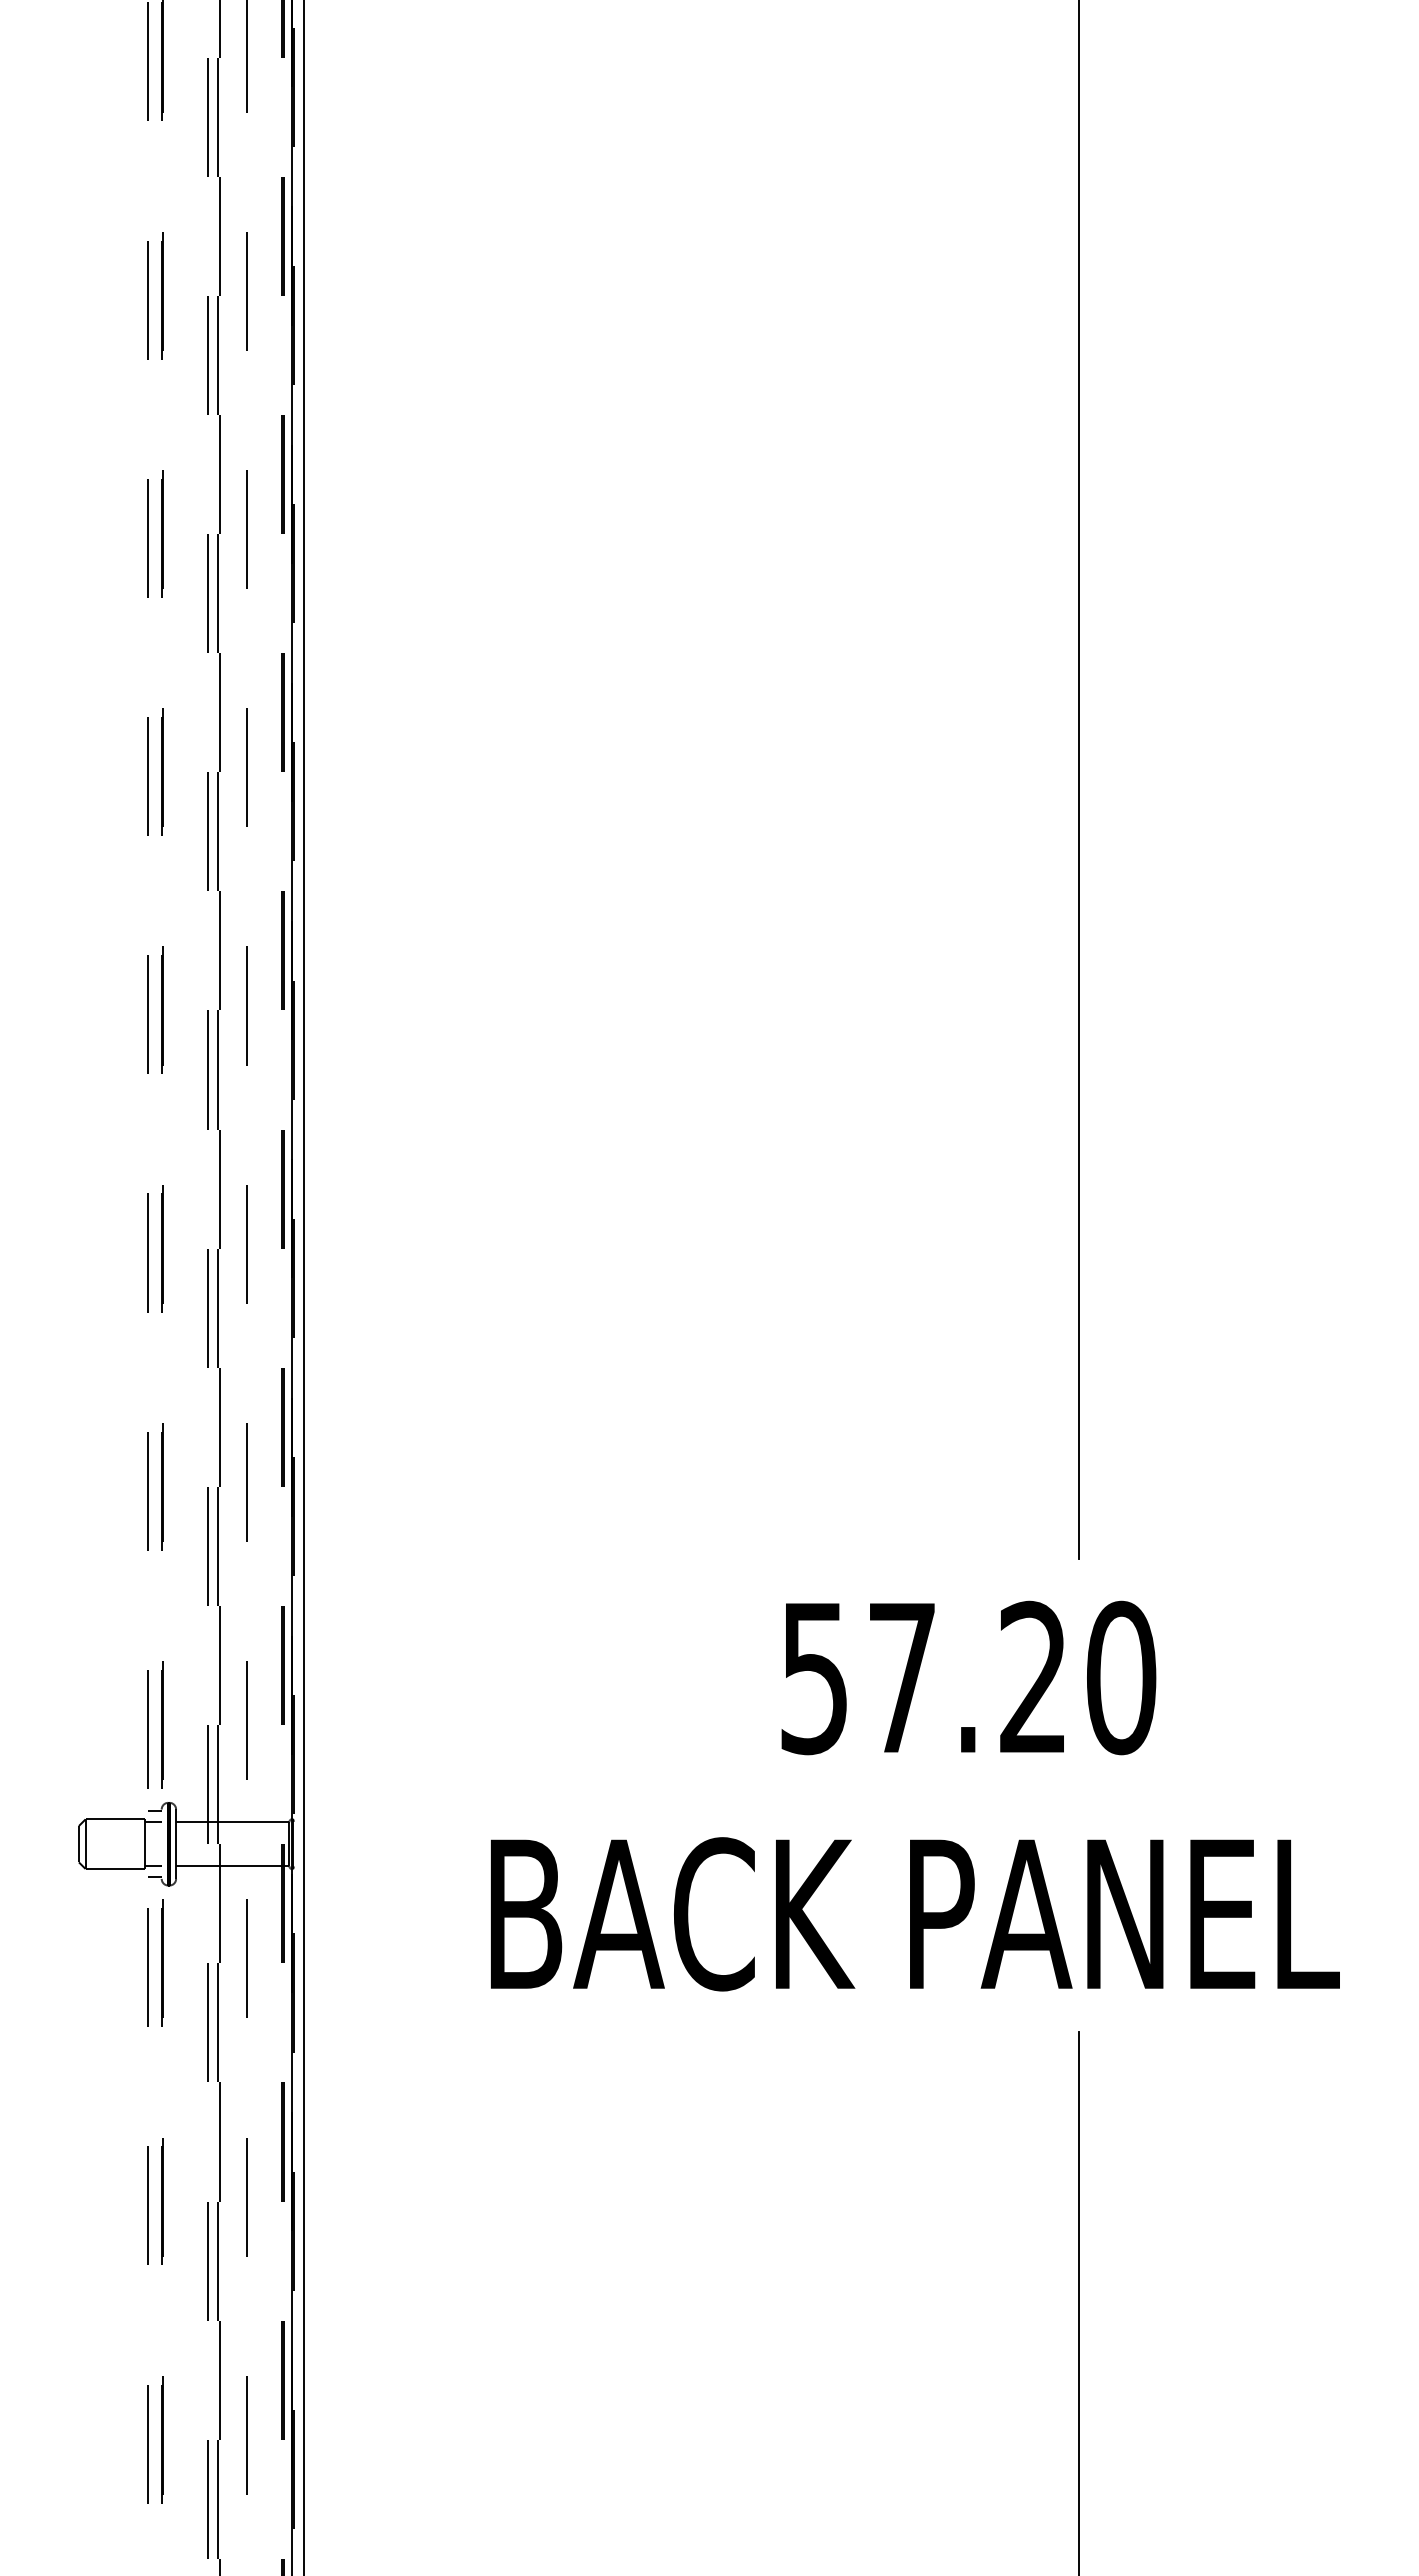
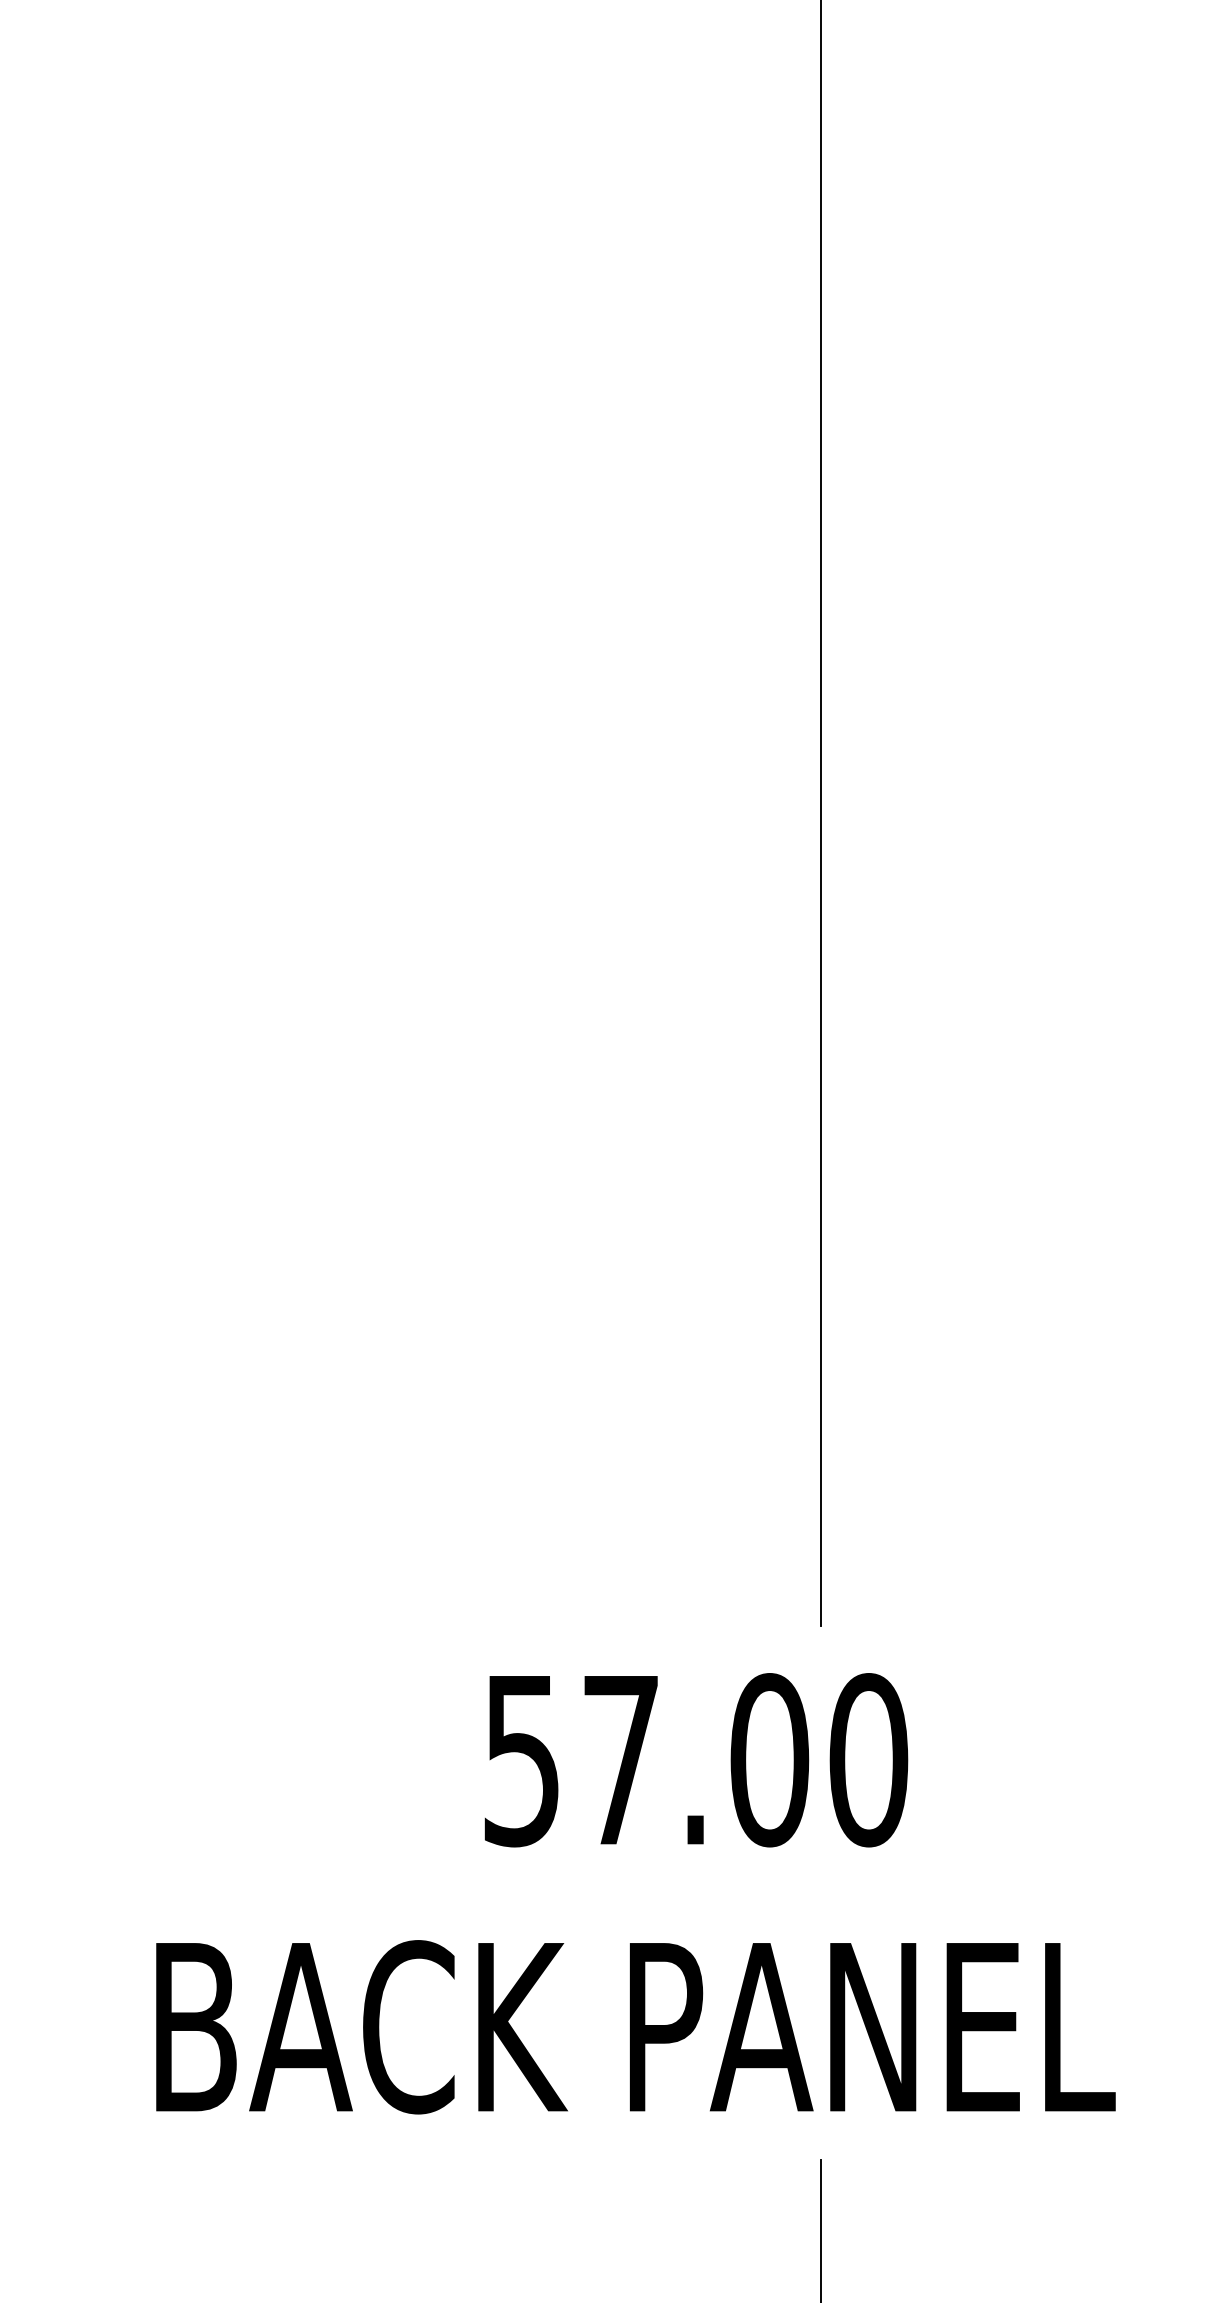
text: (1033, 1677) -> (769, 1759), 57.20 -> 57.00

